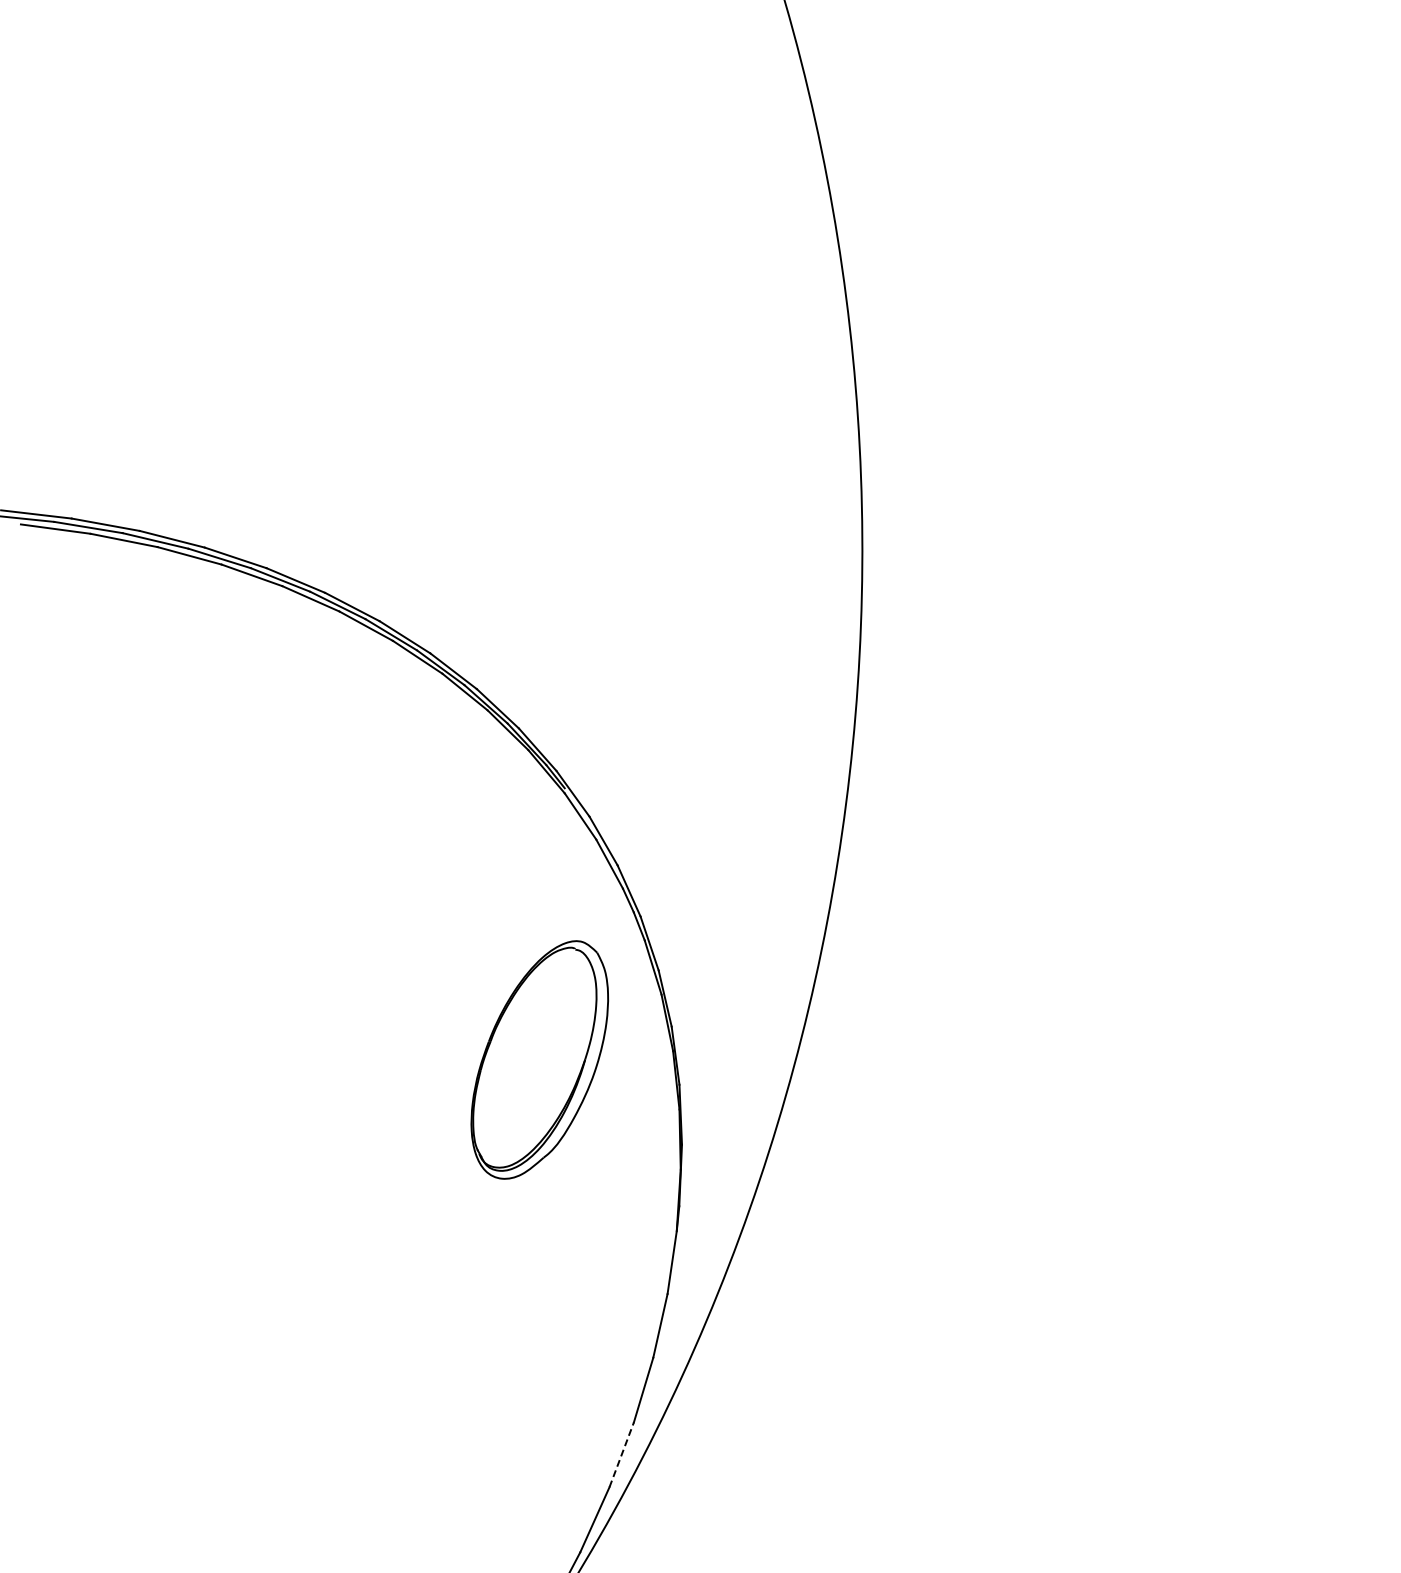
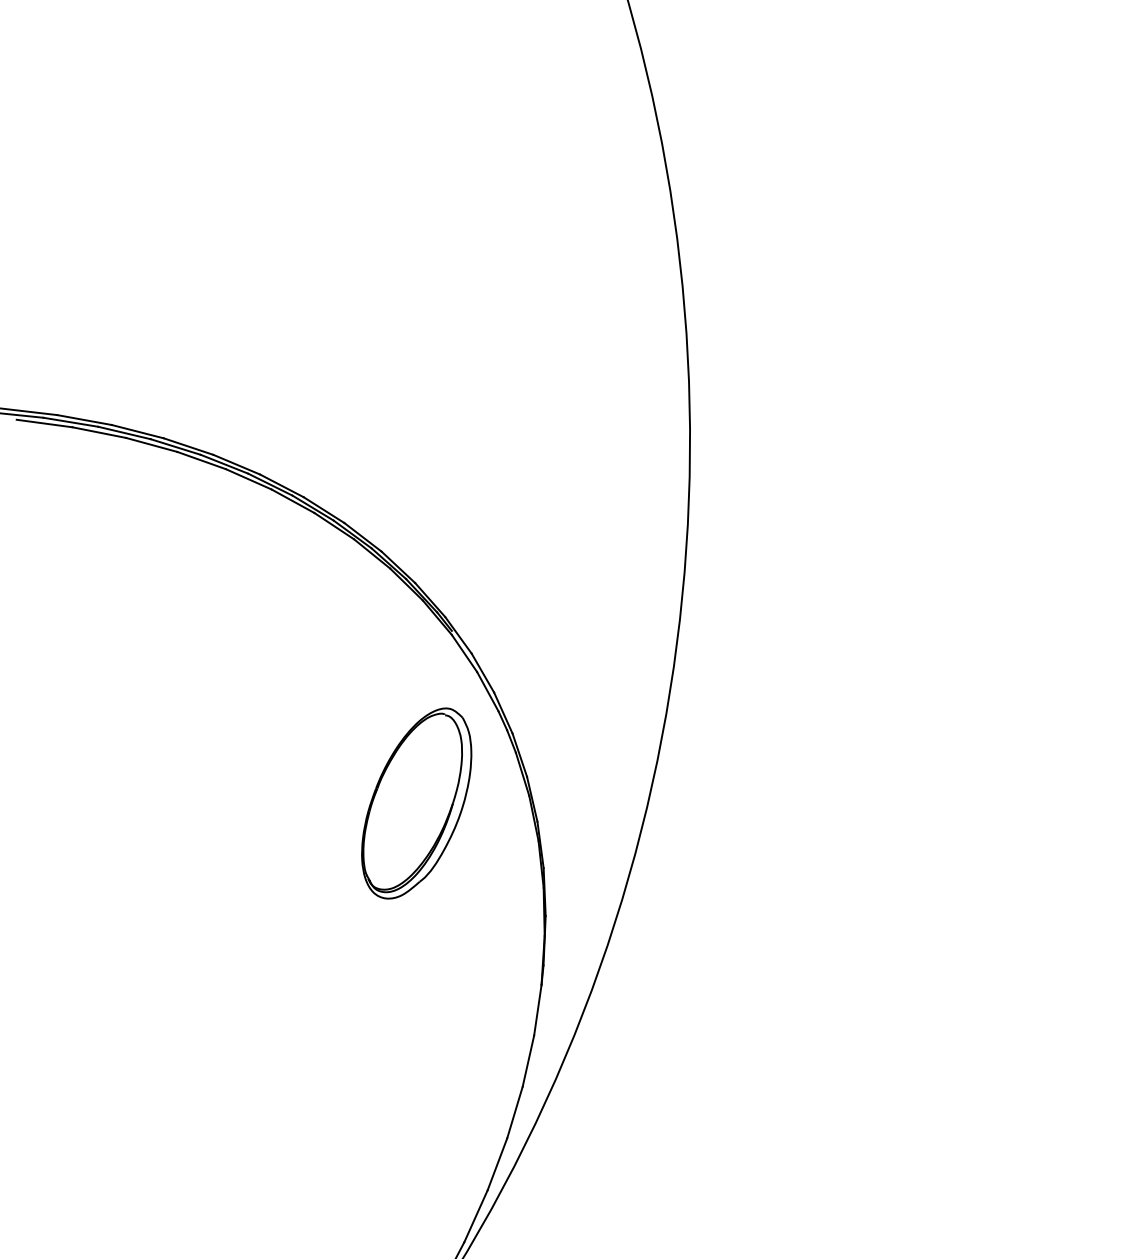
part: (539, 1059) -> (416, 803), moved
line: (621, 1454) -> (497, 1164), dashed -> solid

